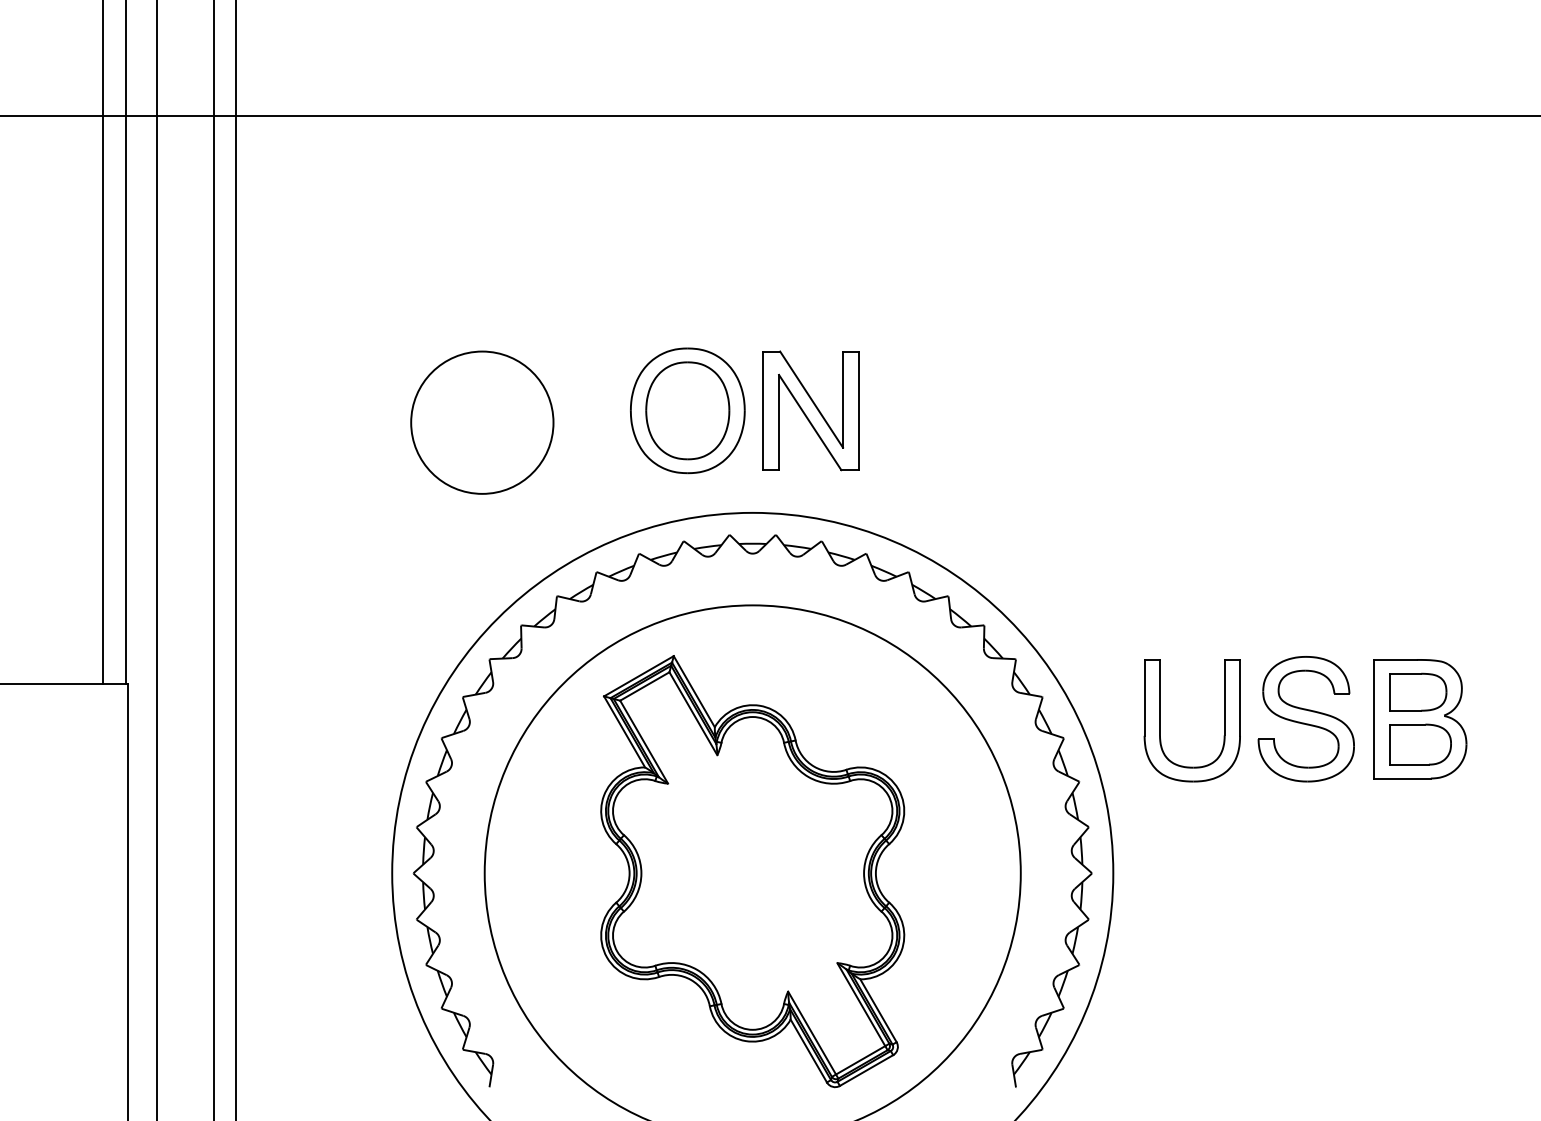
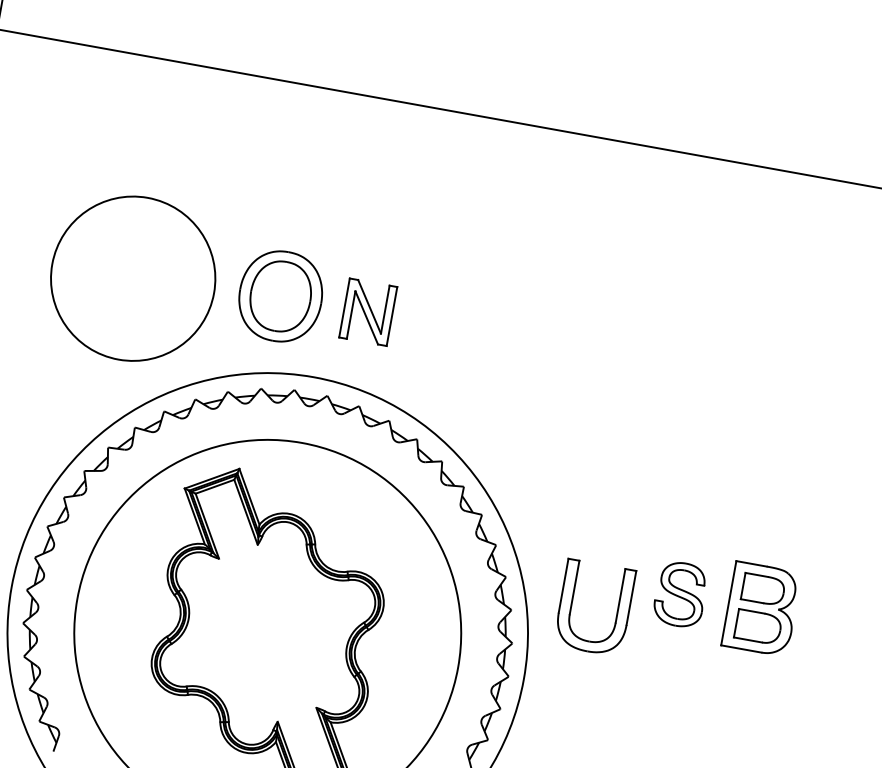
part: (810, 410) -> (367, 311), size x0.7
circle: (482, 422) -> (133, 278), size x1.6
part: (1305, 719) -> (680, 594), size x0.7
part: (1160, 720) -> (572, 603), moved

